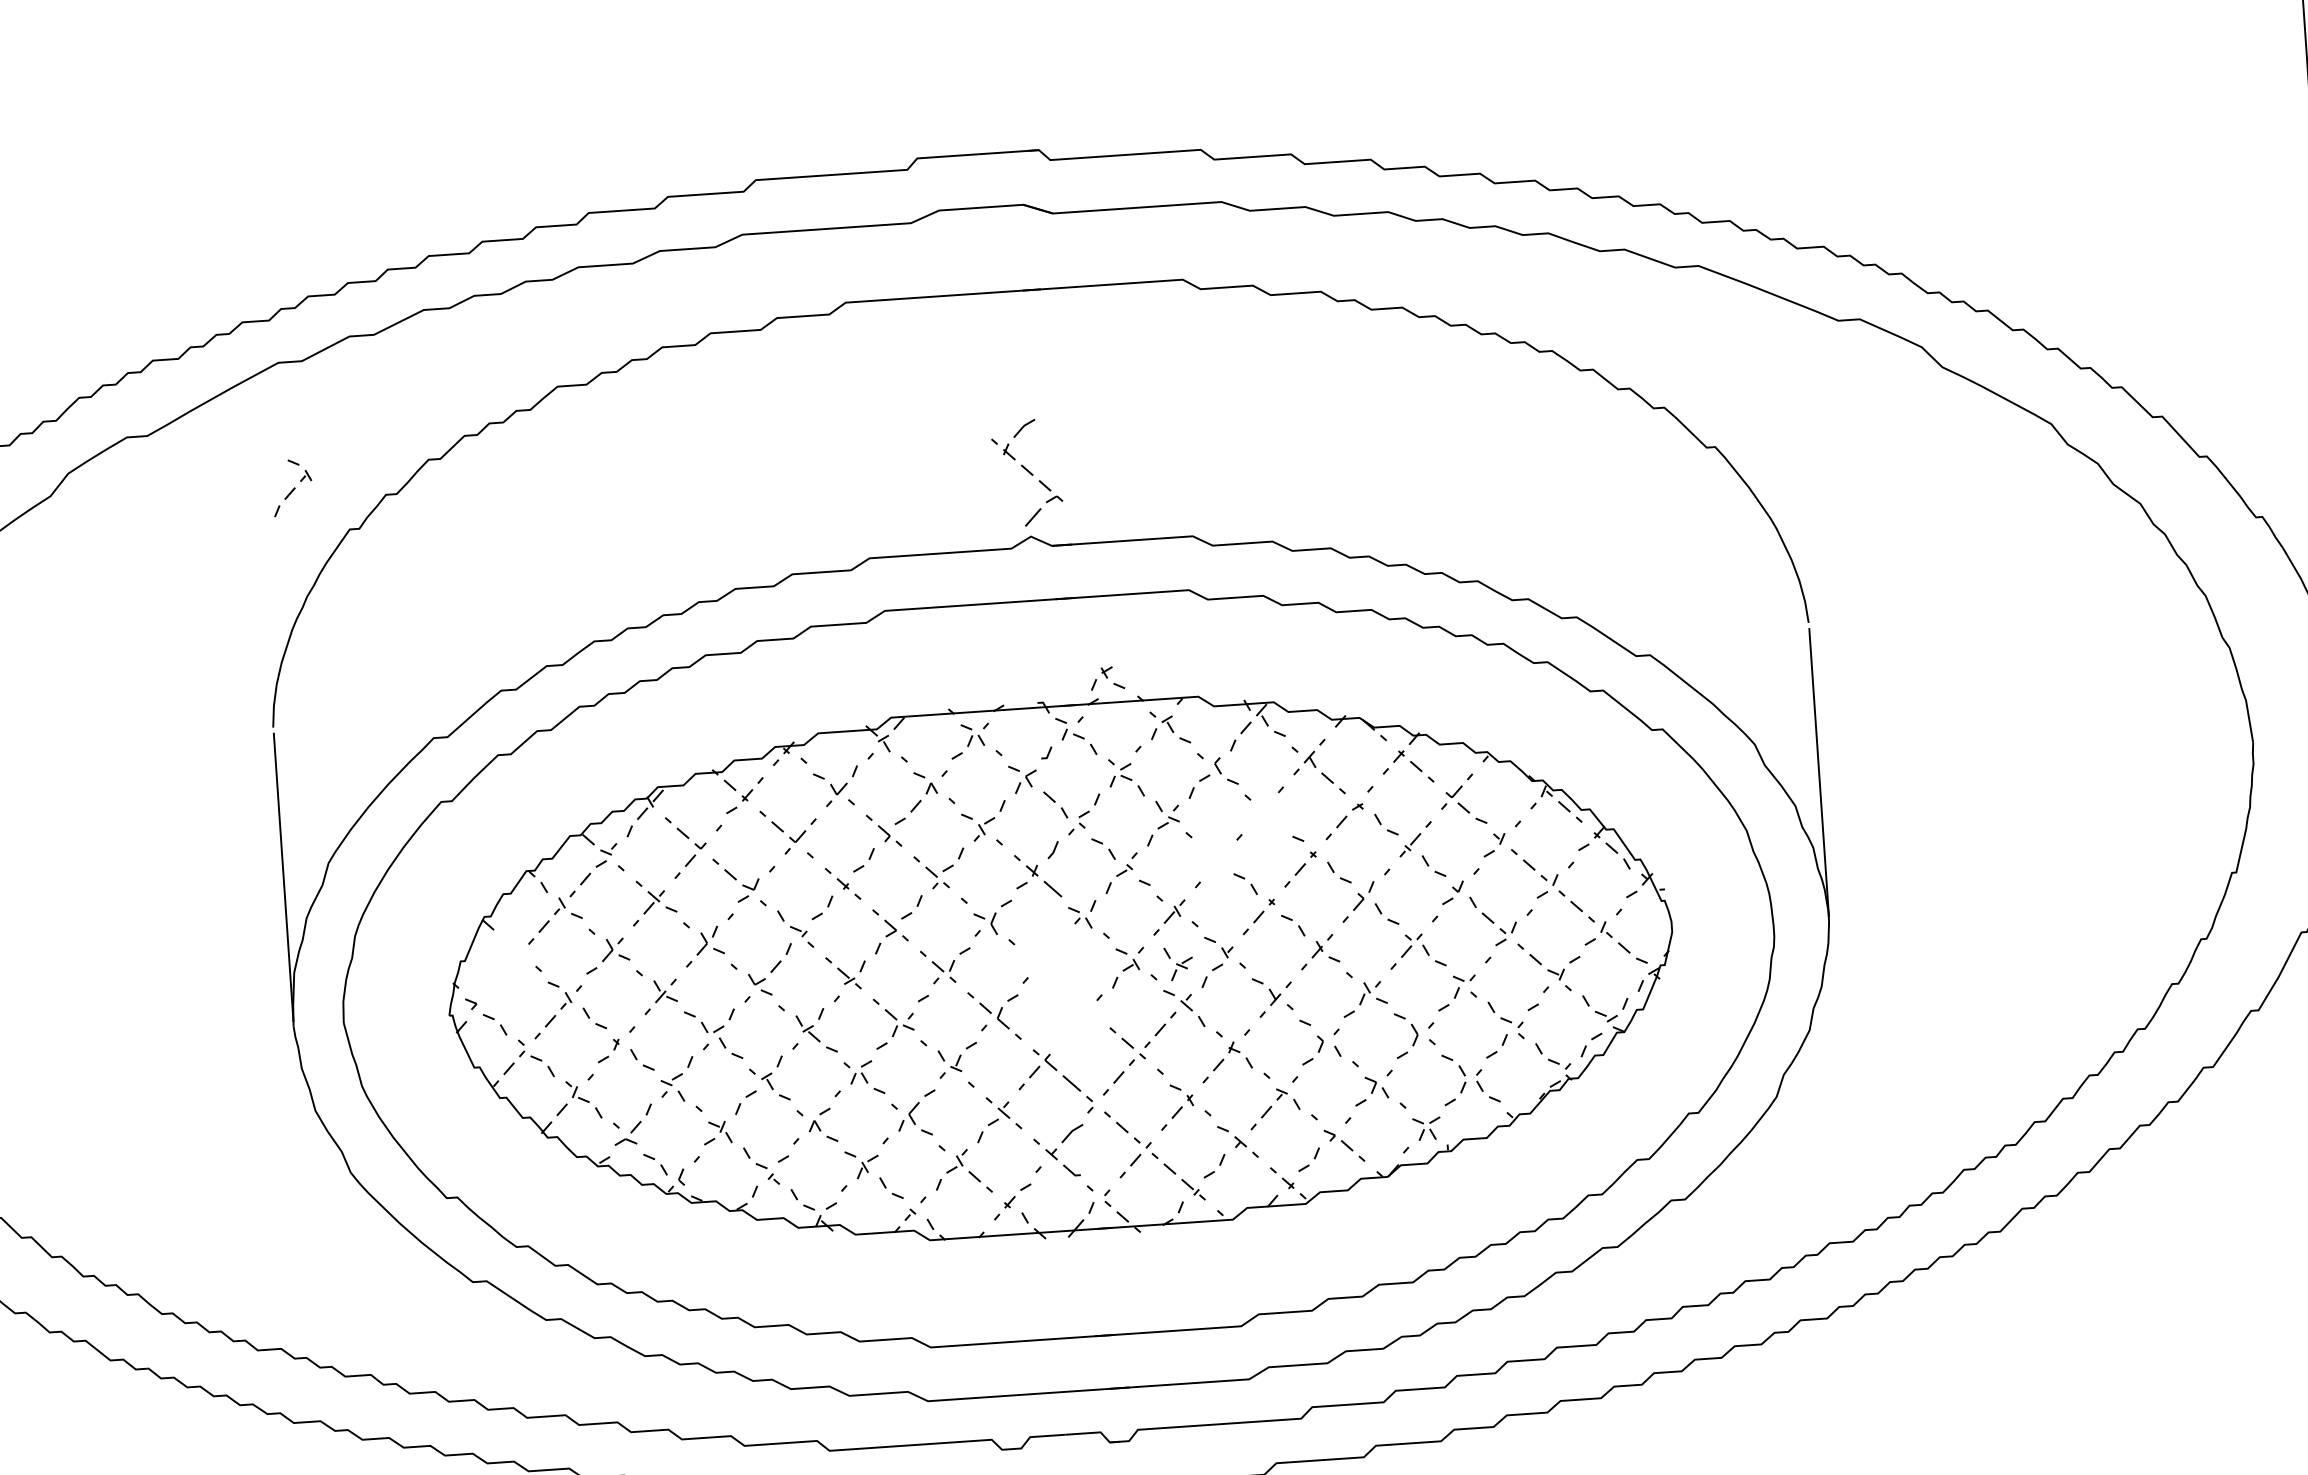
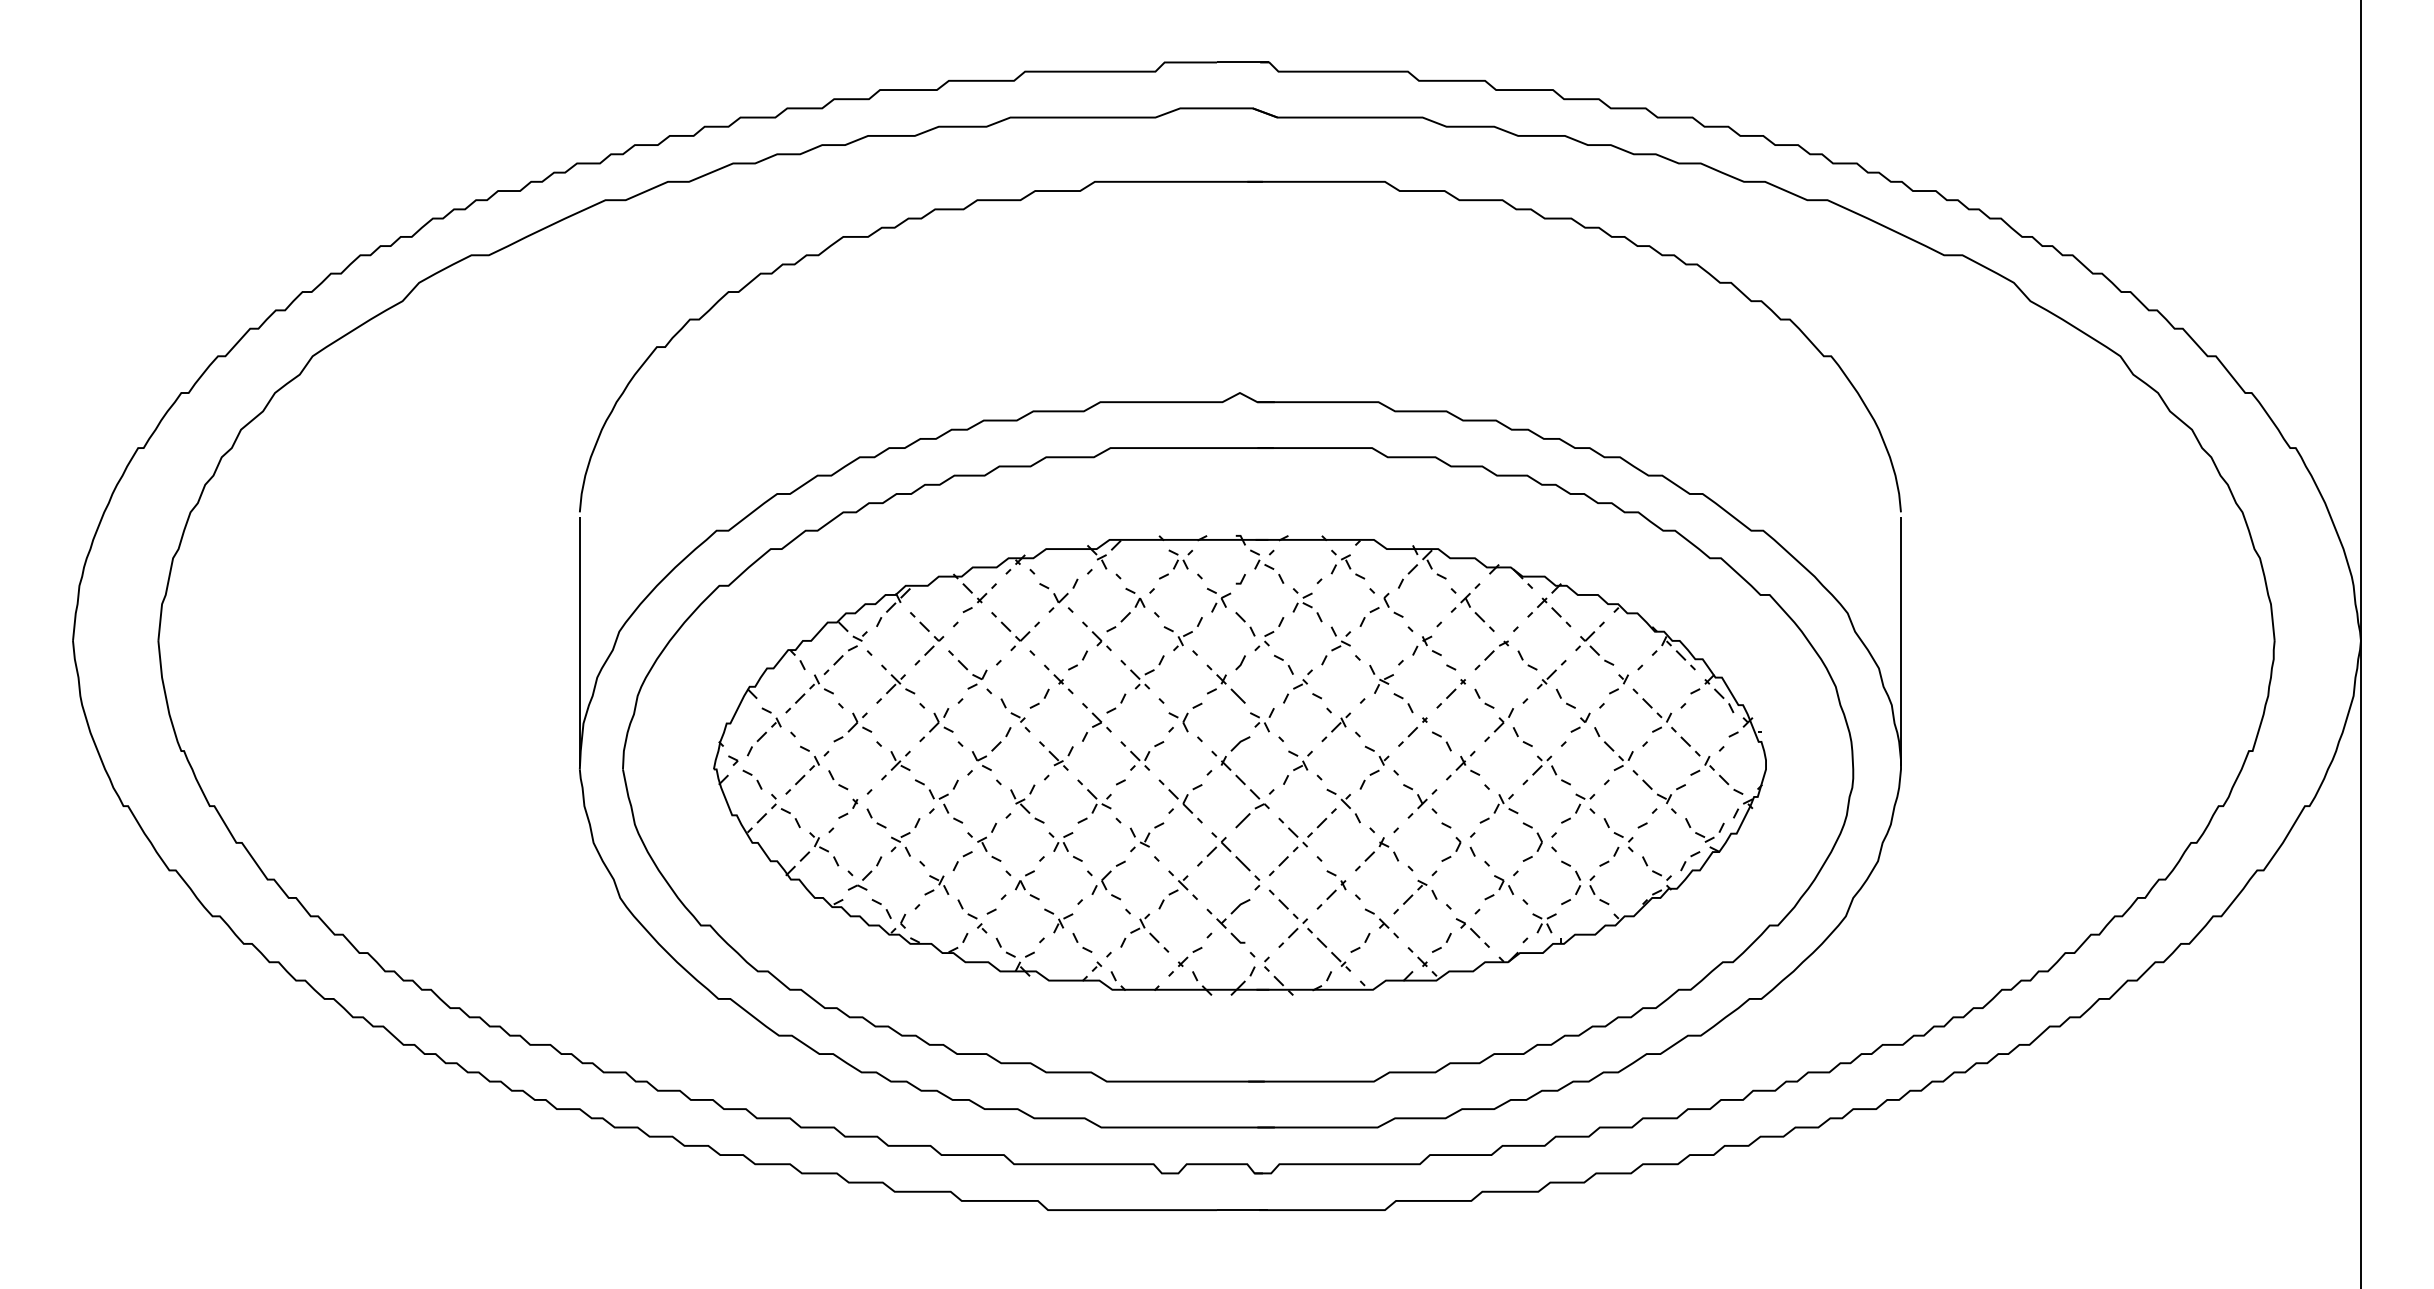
part: (1027, 473) -> (1240, 782), moved
part: (292, 487) -> (764, 731), moved
part: (1106, 677) -> (1426, 645), moved
part: (1178, 963) -> (1381, 679), moved

